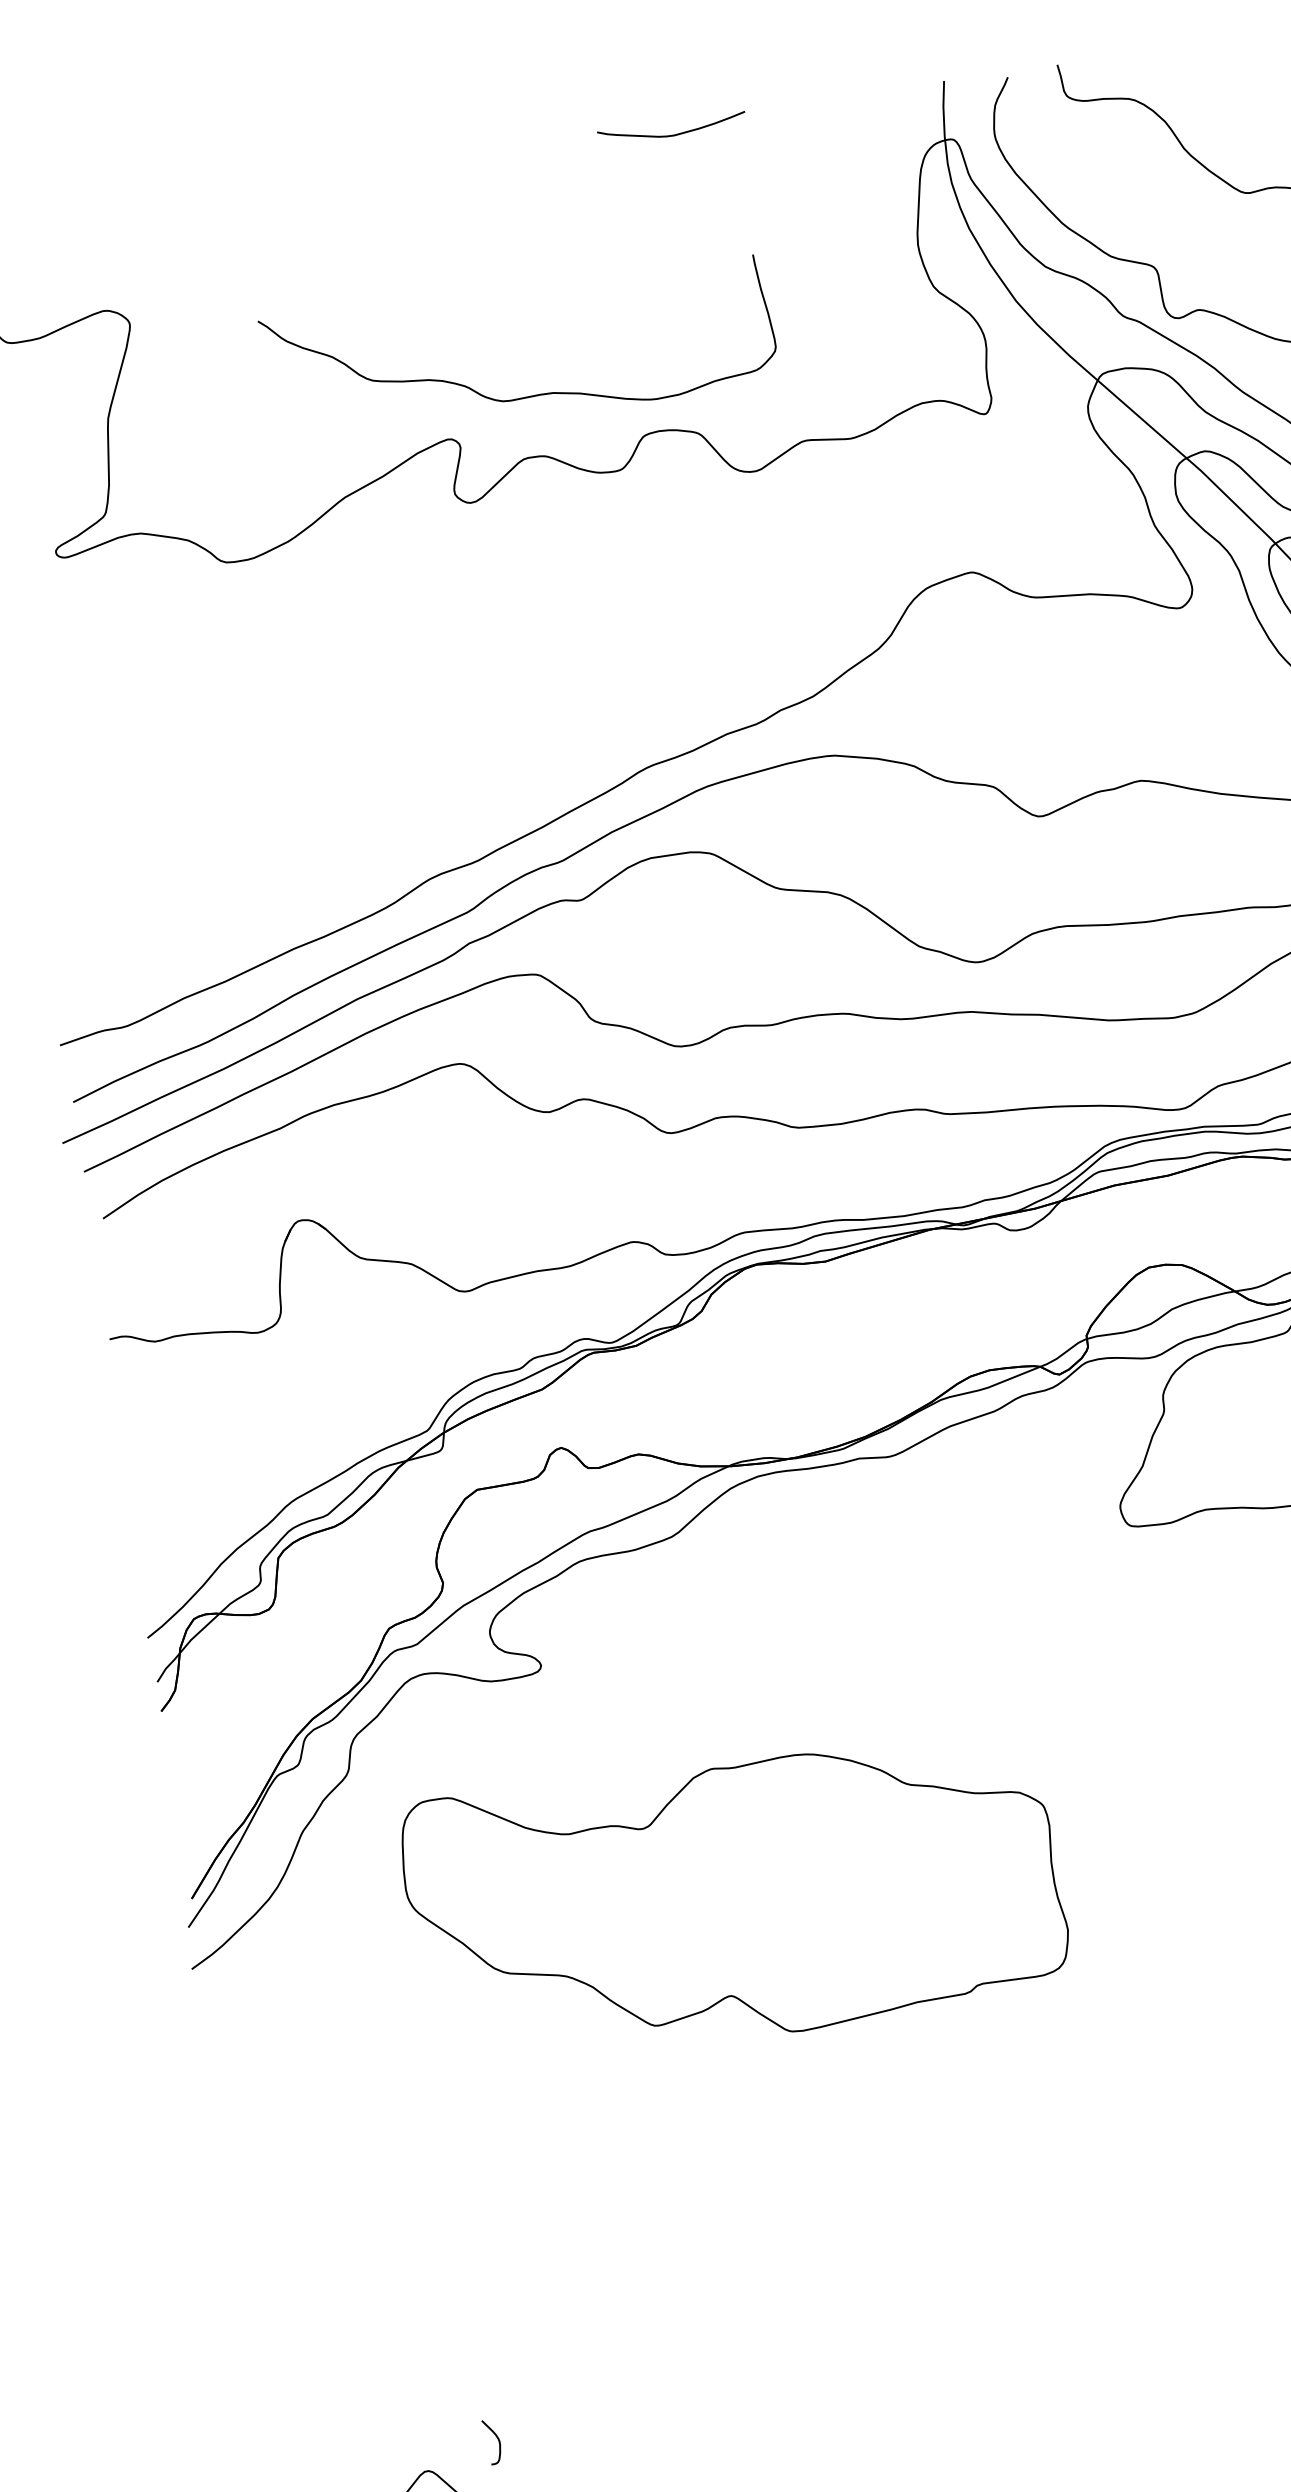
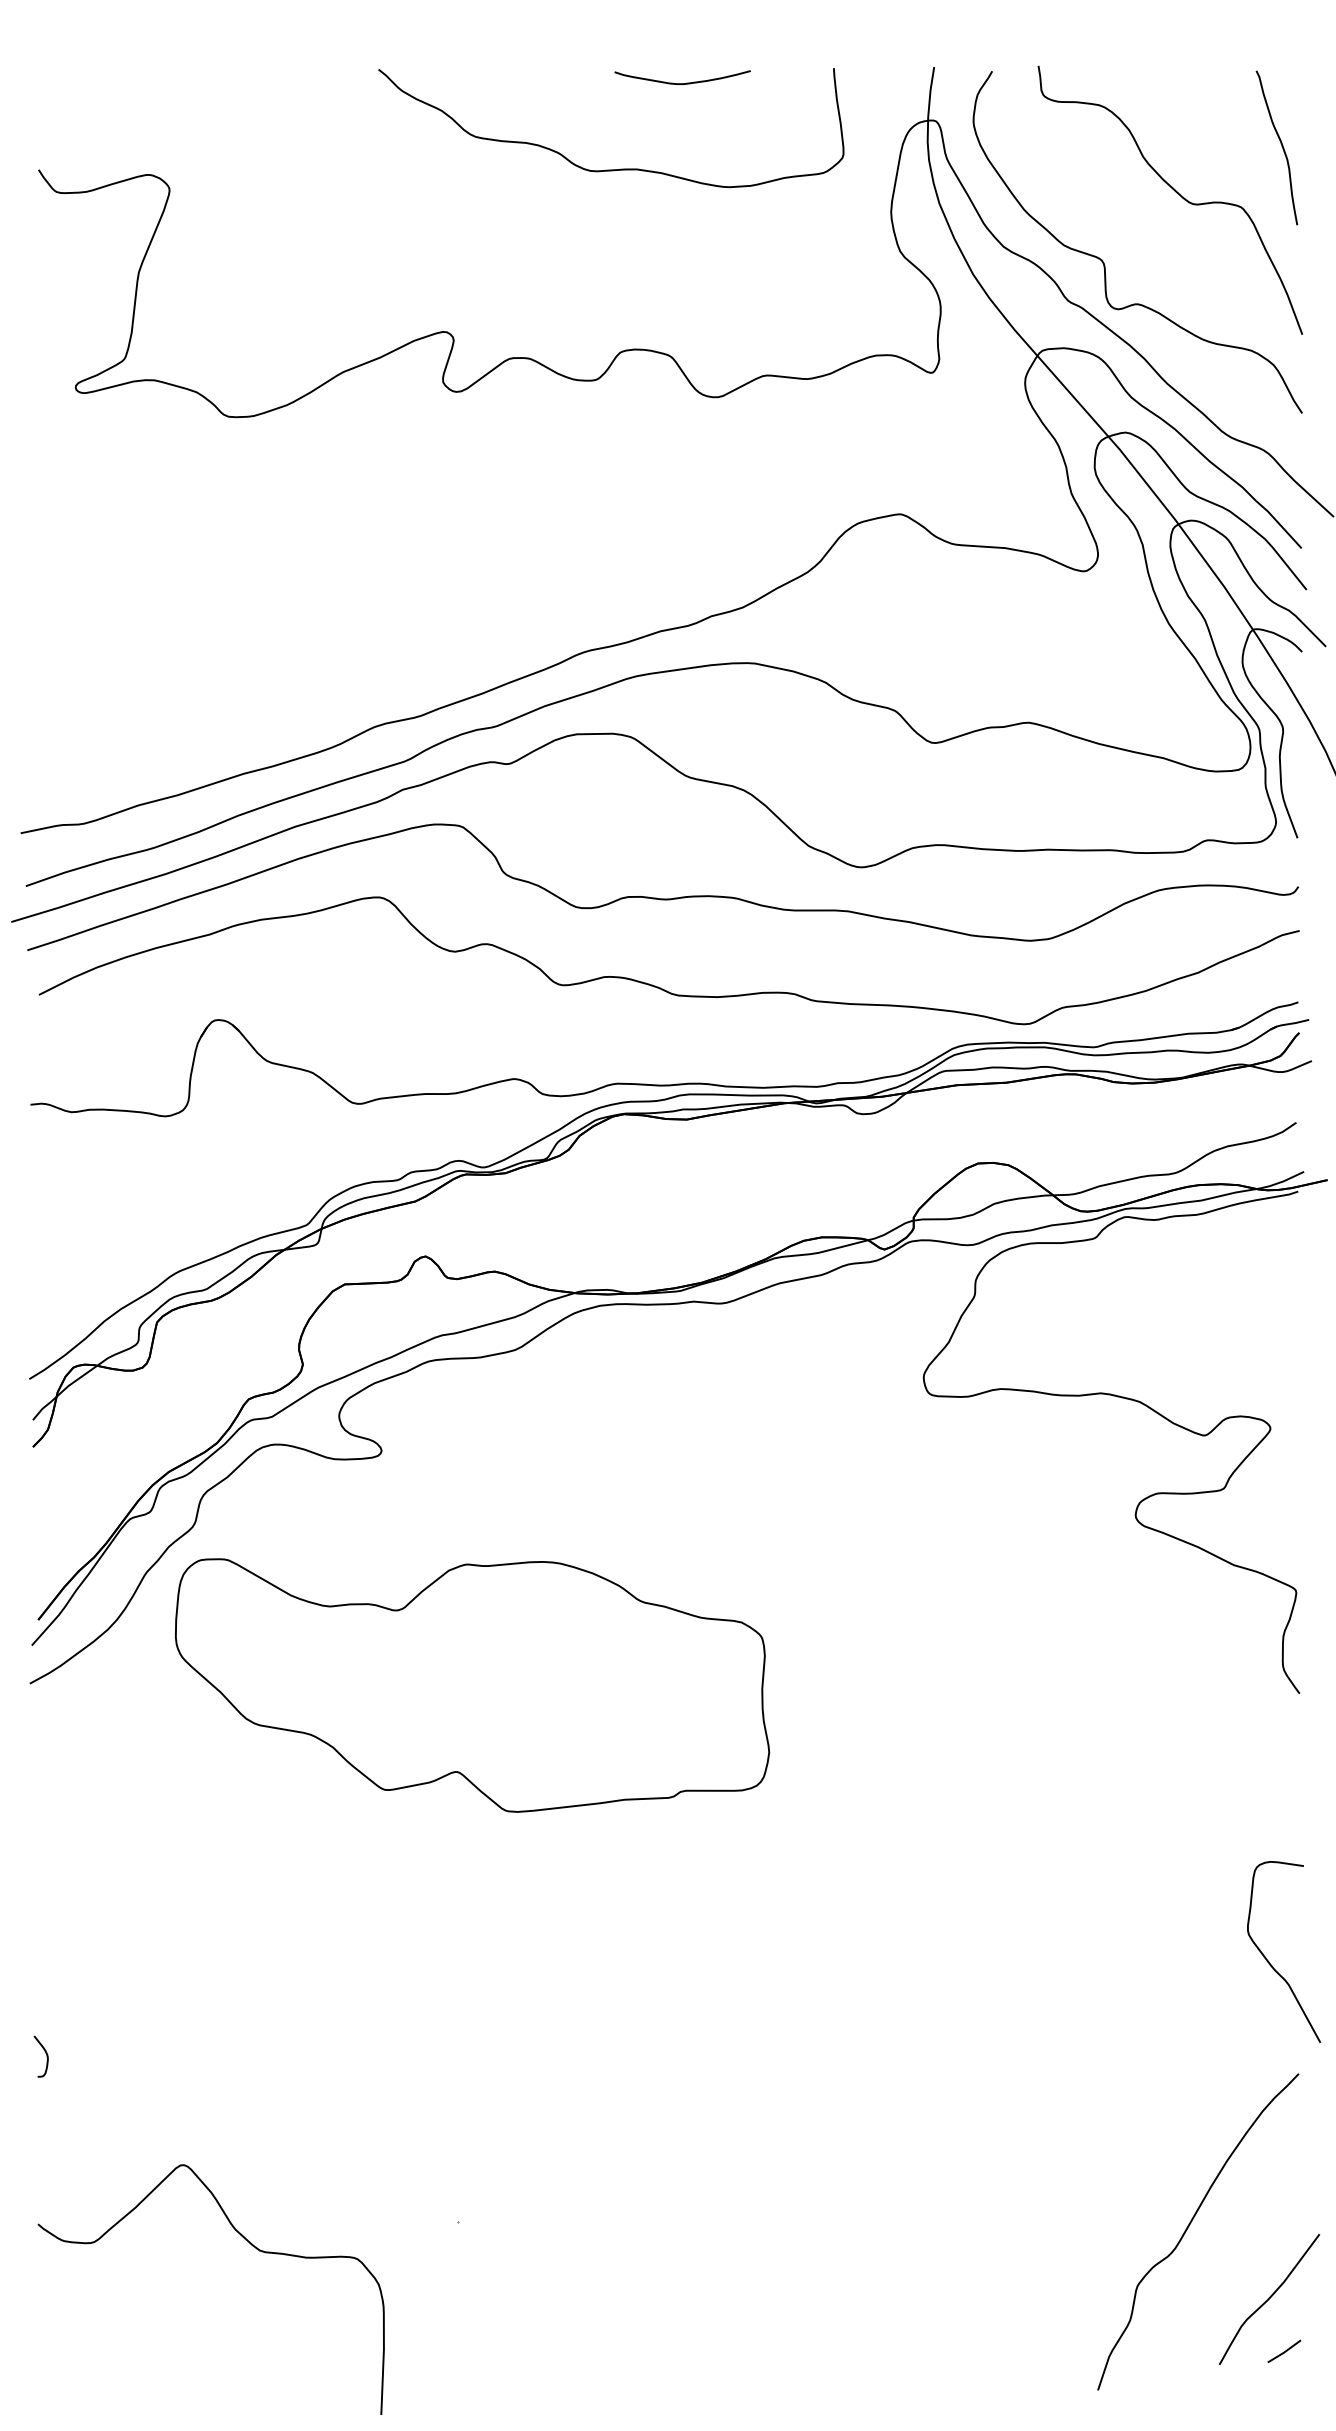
curve: (535, 394) -> (620, 168), moved
part: (735, 1899) -> (472, 1685), moved
curve: (496, 2438) -> (45, 2053), moved

